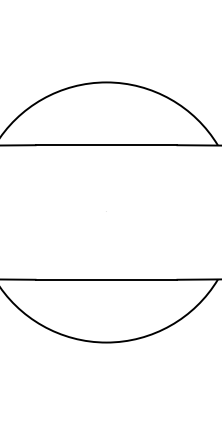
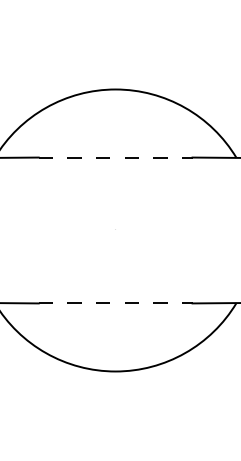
line: (106, 145) -> (115, 157), solid -> dashed
line: (106, 279) -> (115, 303), solid -> dashed

